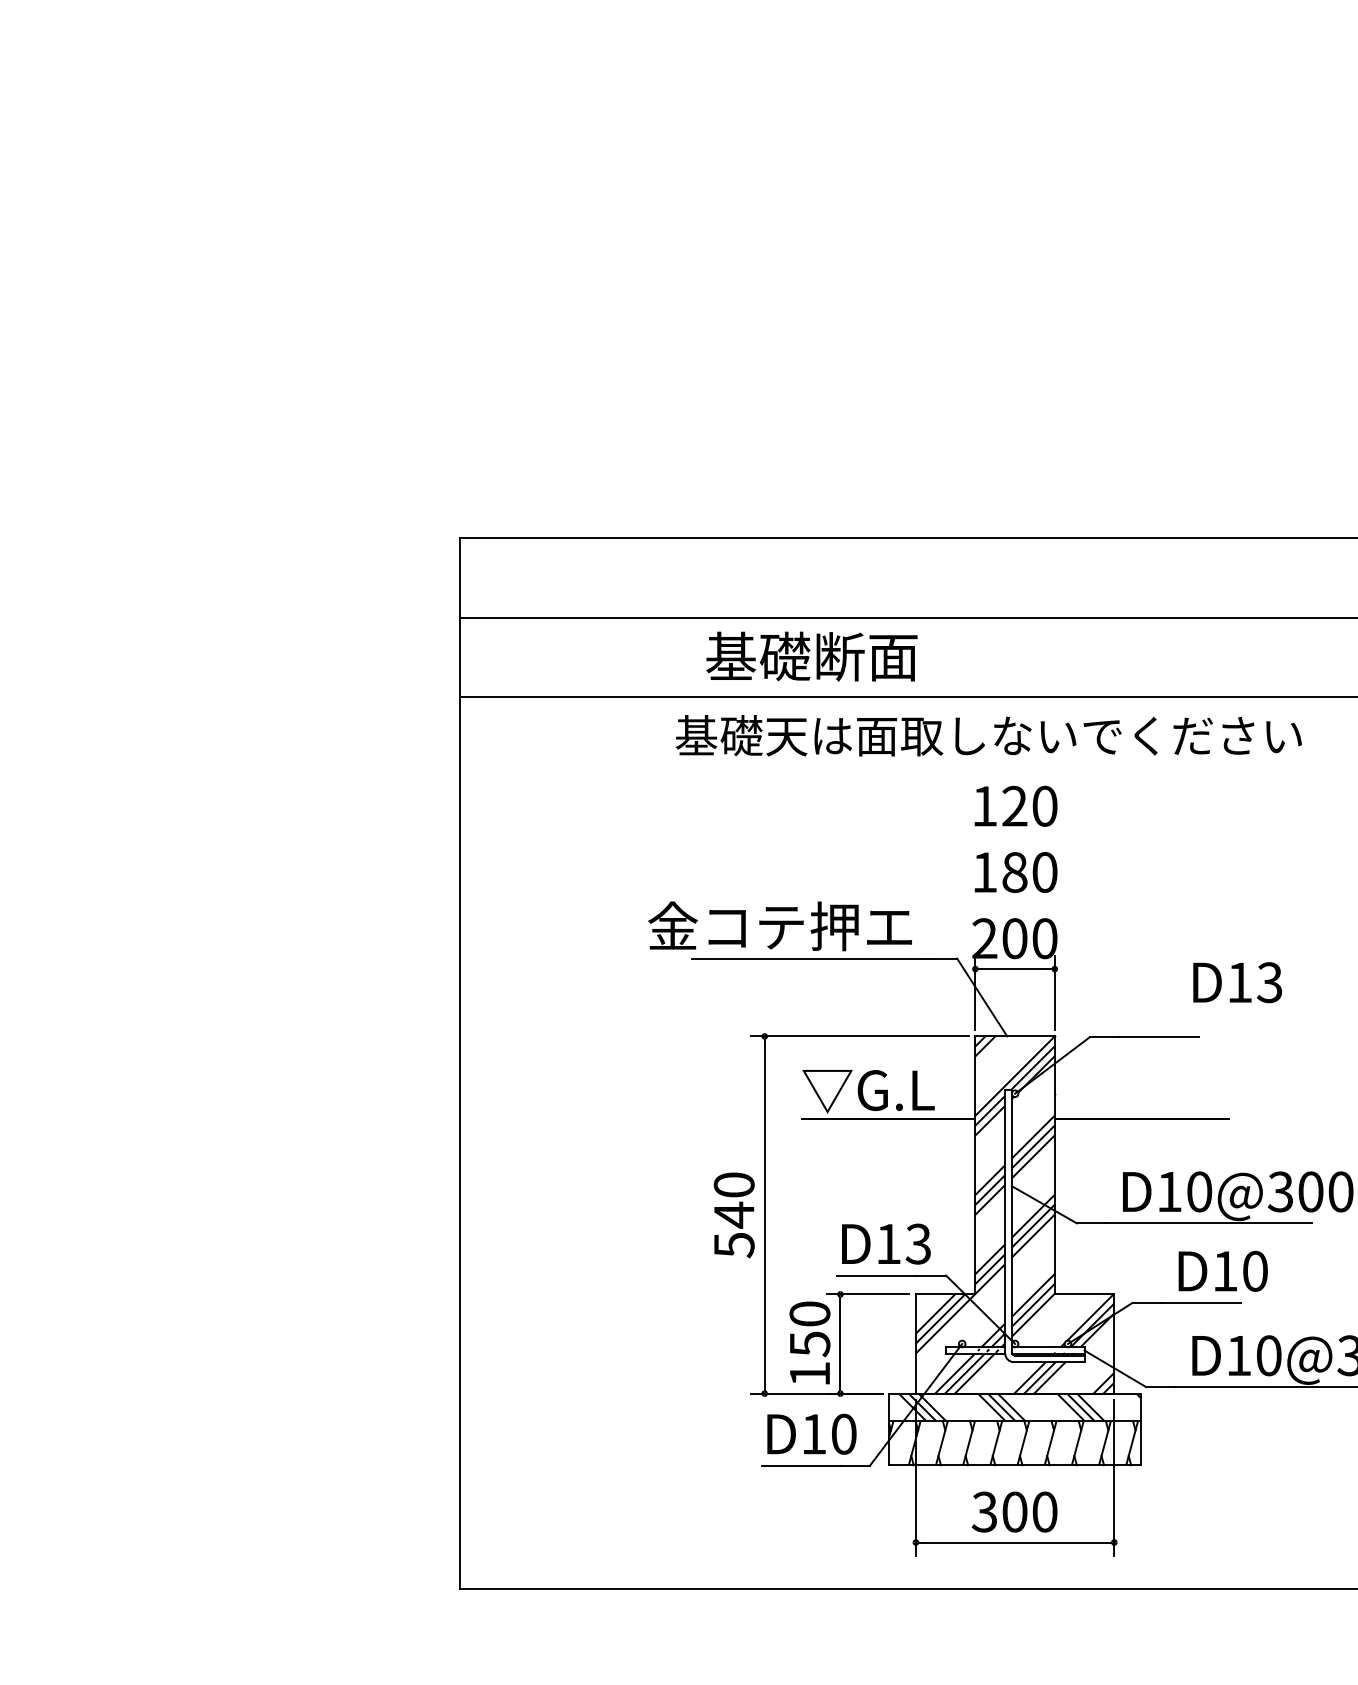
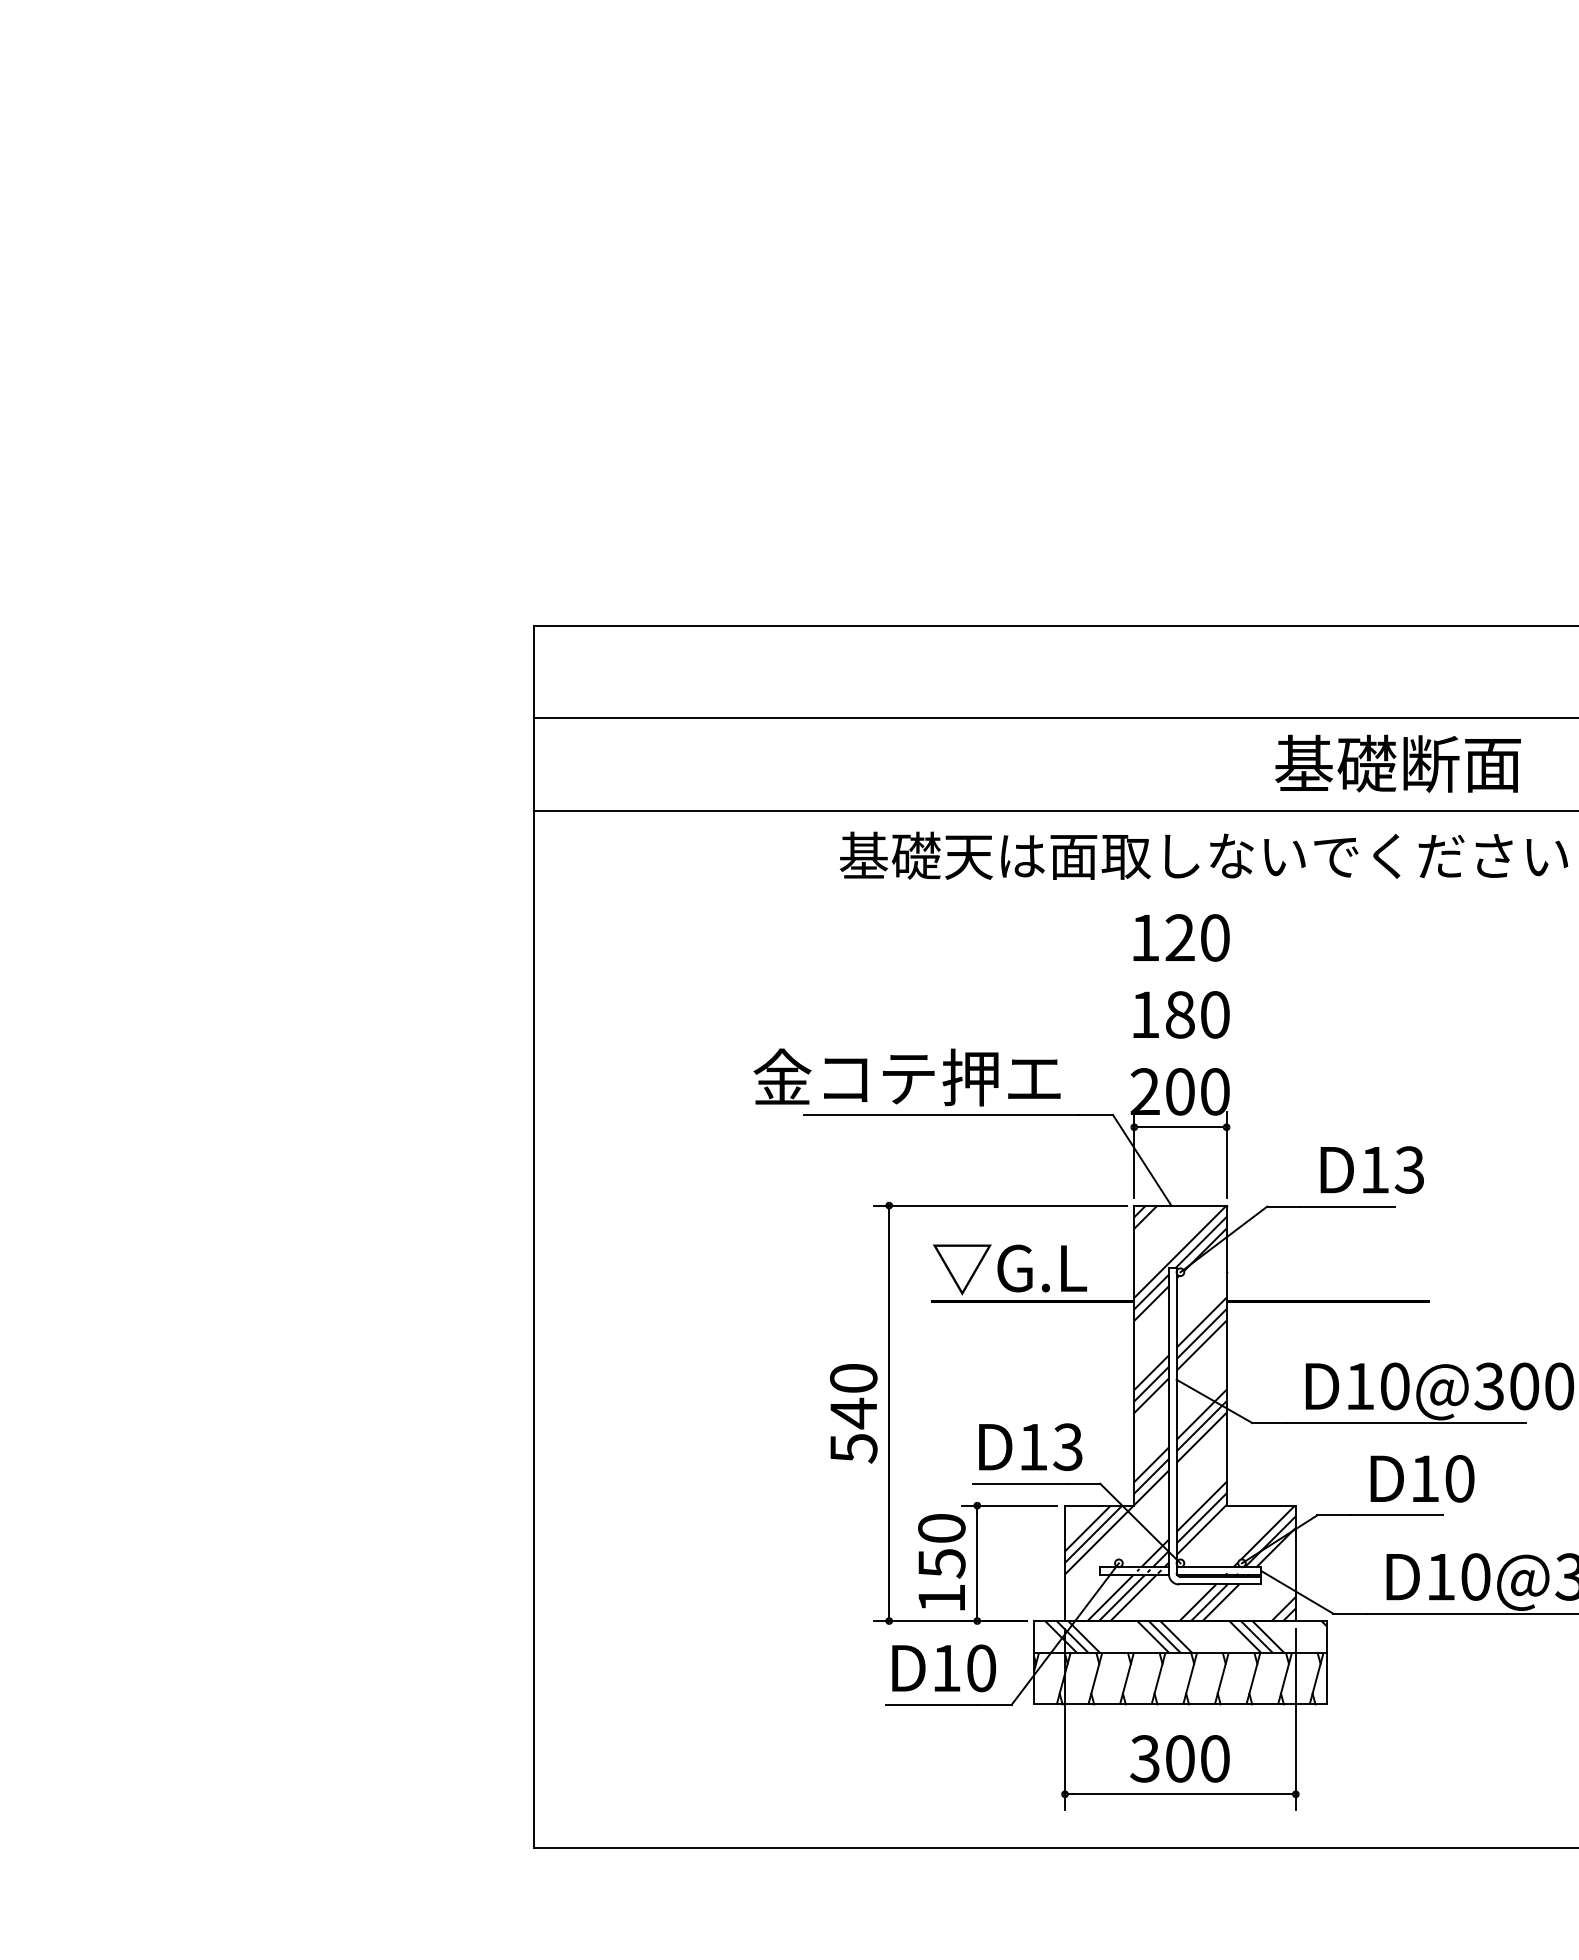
text: (811, 656) -> (1397, 763), moved
text: (989, 735) -> (1204, 855), moved
text: (1236, 982) -> (1371, 1169), moved

